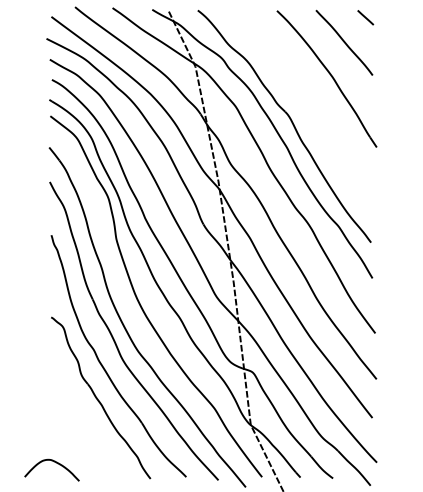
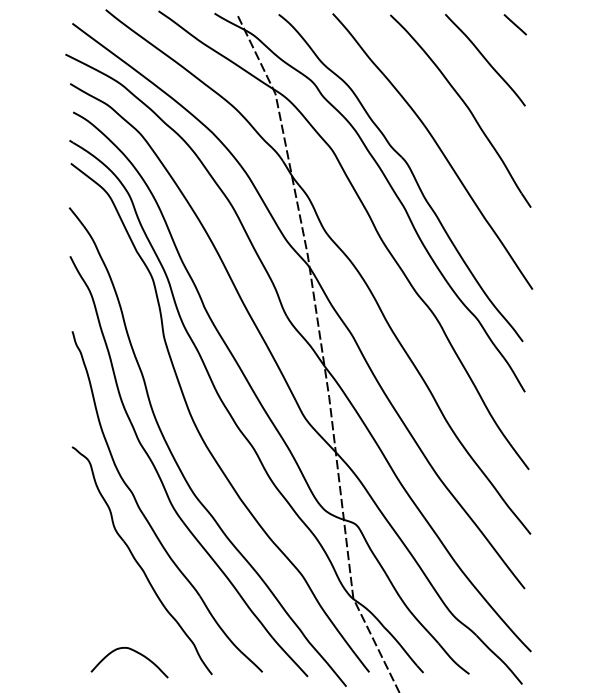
curve: (309, 103) -> (436, 145), added
curve: (54, 462) -> (133, 651), moved

